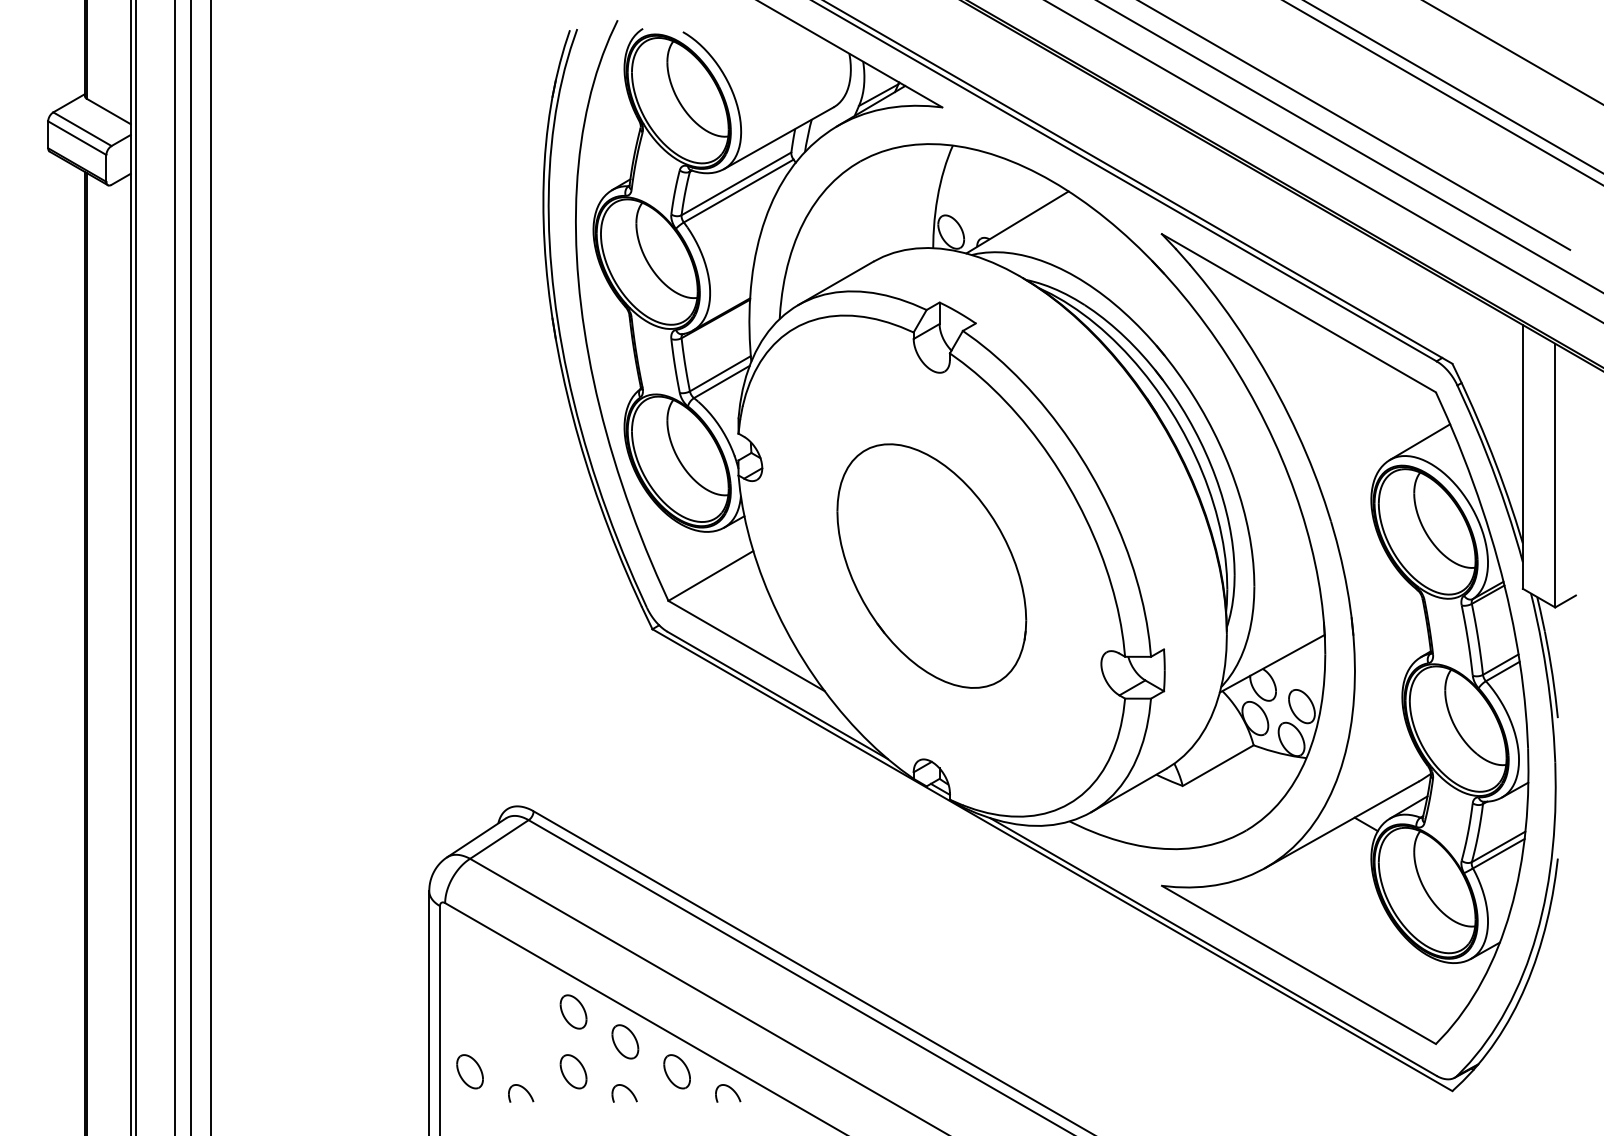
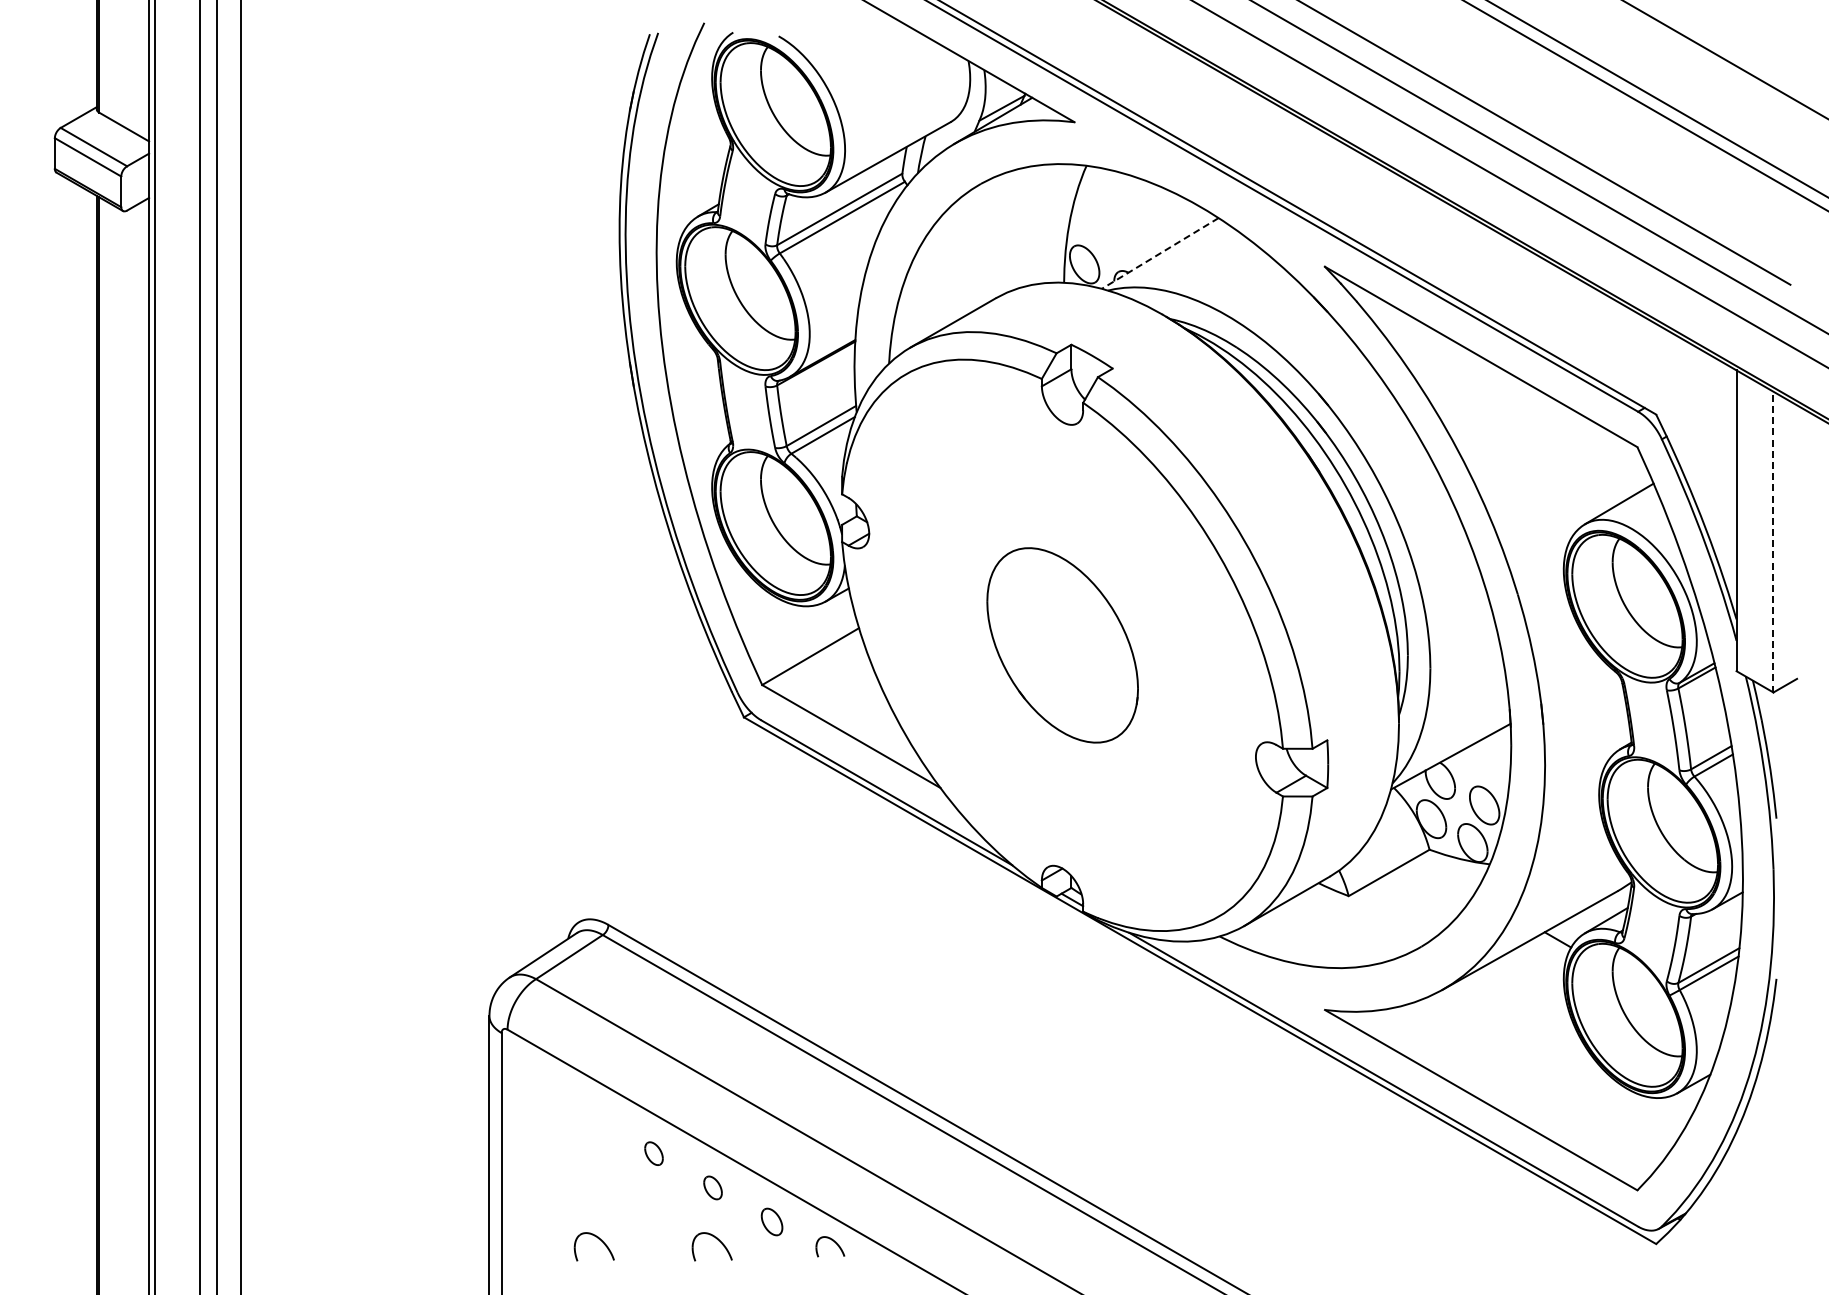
line: (1016, 222) -> (1159, 253), solid -> dashed
line: (1555, 475) -> (1773, 541), solid -> dashed
part: (931, 566) -> (1062, 645), size x0.7
part: (573, 1011) -> (653, 1153), size x0.6
part: (624, 1041) -> (712, 1187), size x0.6
part: (469, 1071) -> (535, 1221), removed
part: (573, 1071) -> (653, 1221), removed
part: (676, 1071) -> (771, 1221), size x0.7
part: (520, 1093) -> (593, 1246), size x1.4
part: (624, 1093) -> (712, 1246), size x1.4

